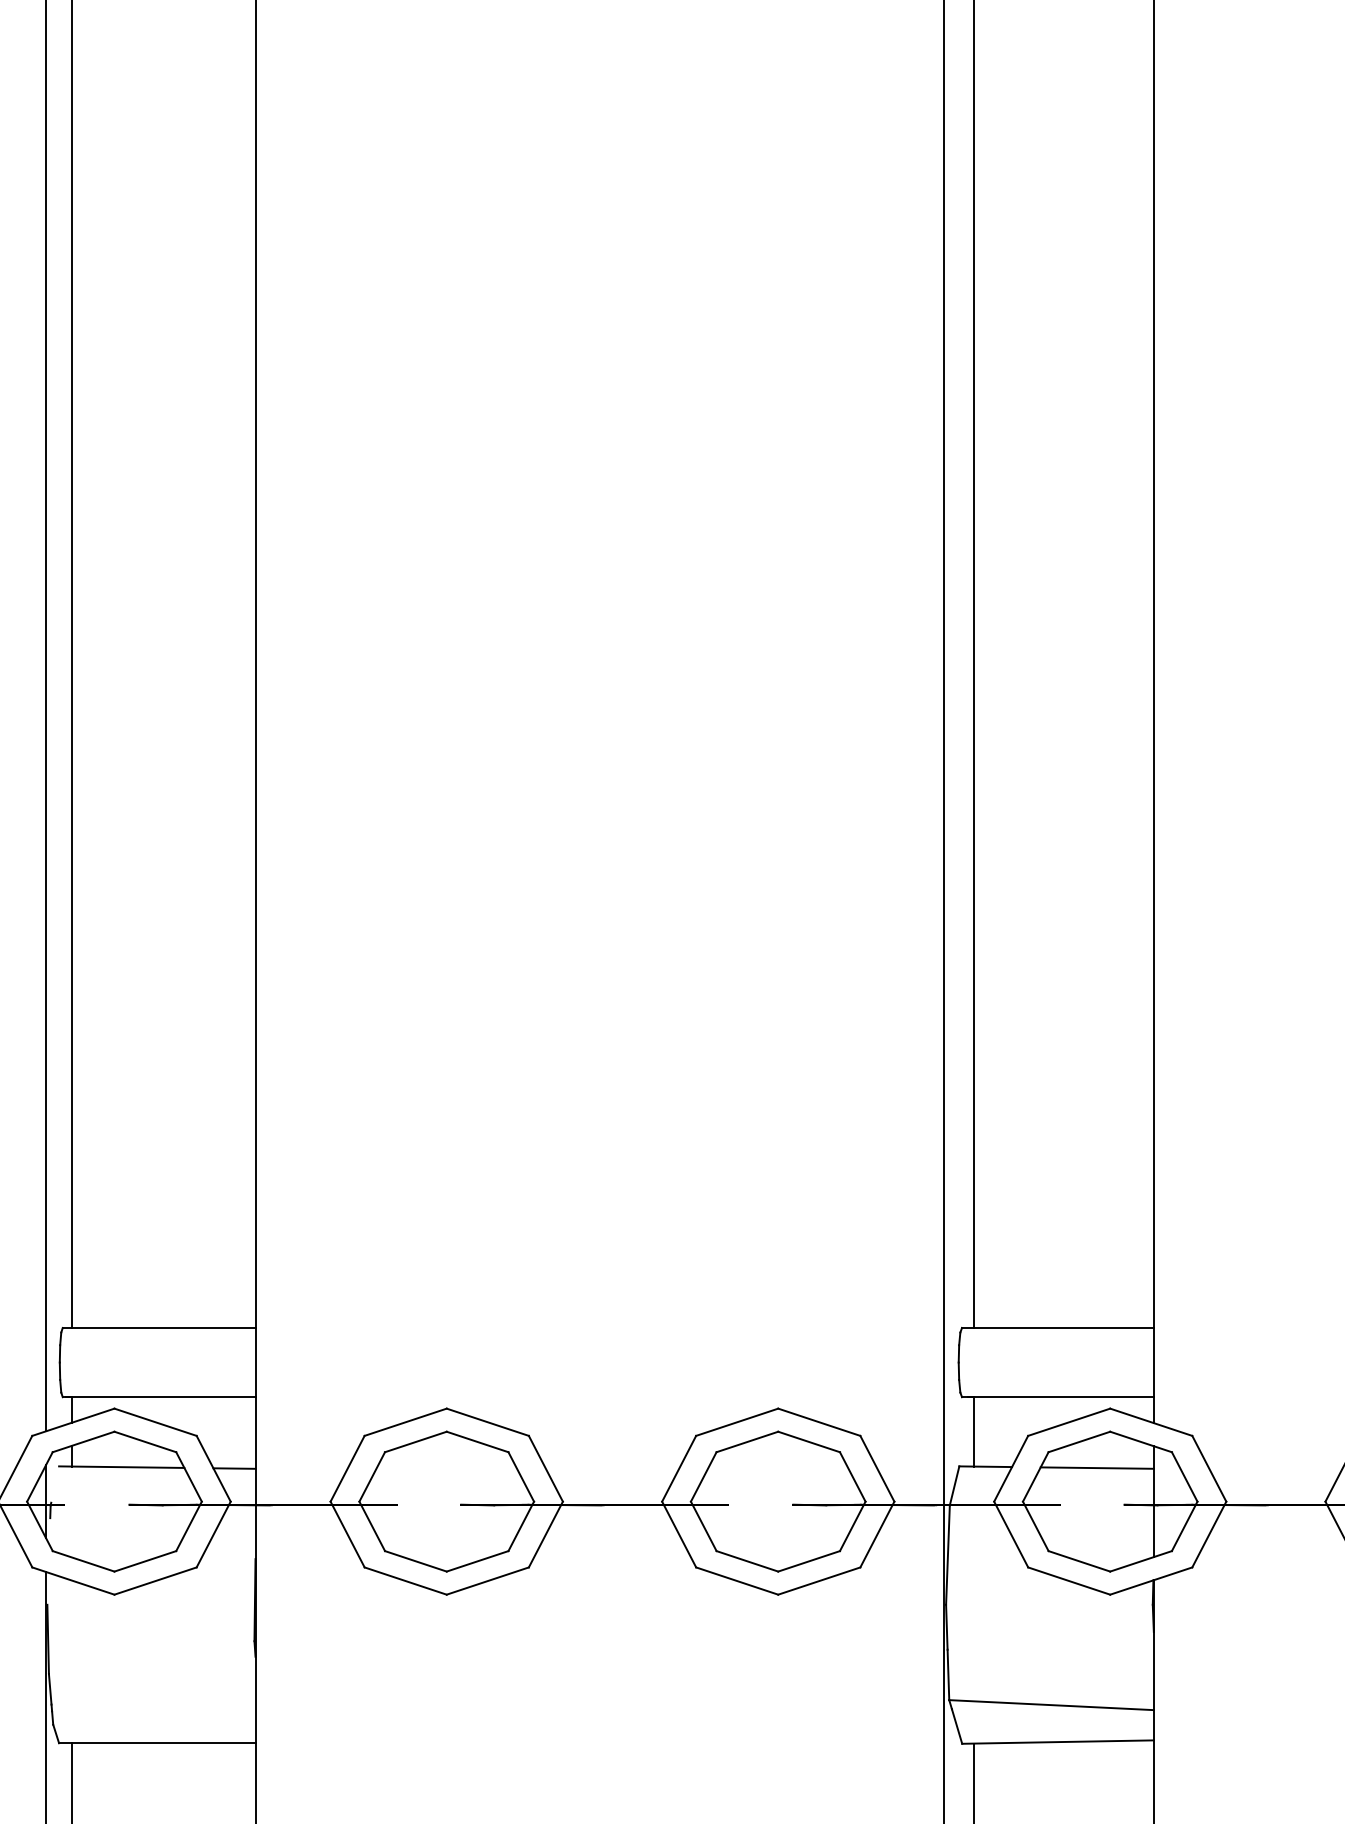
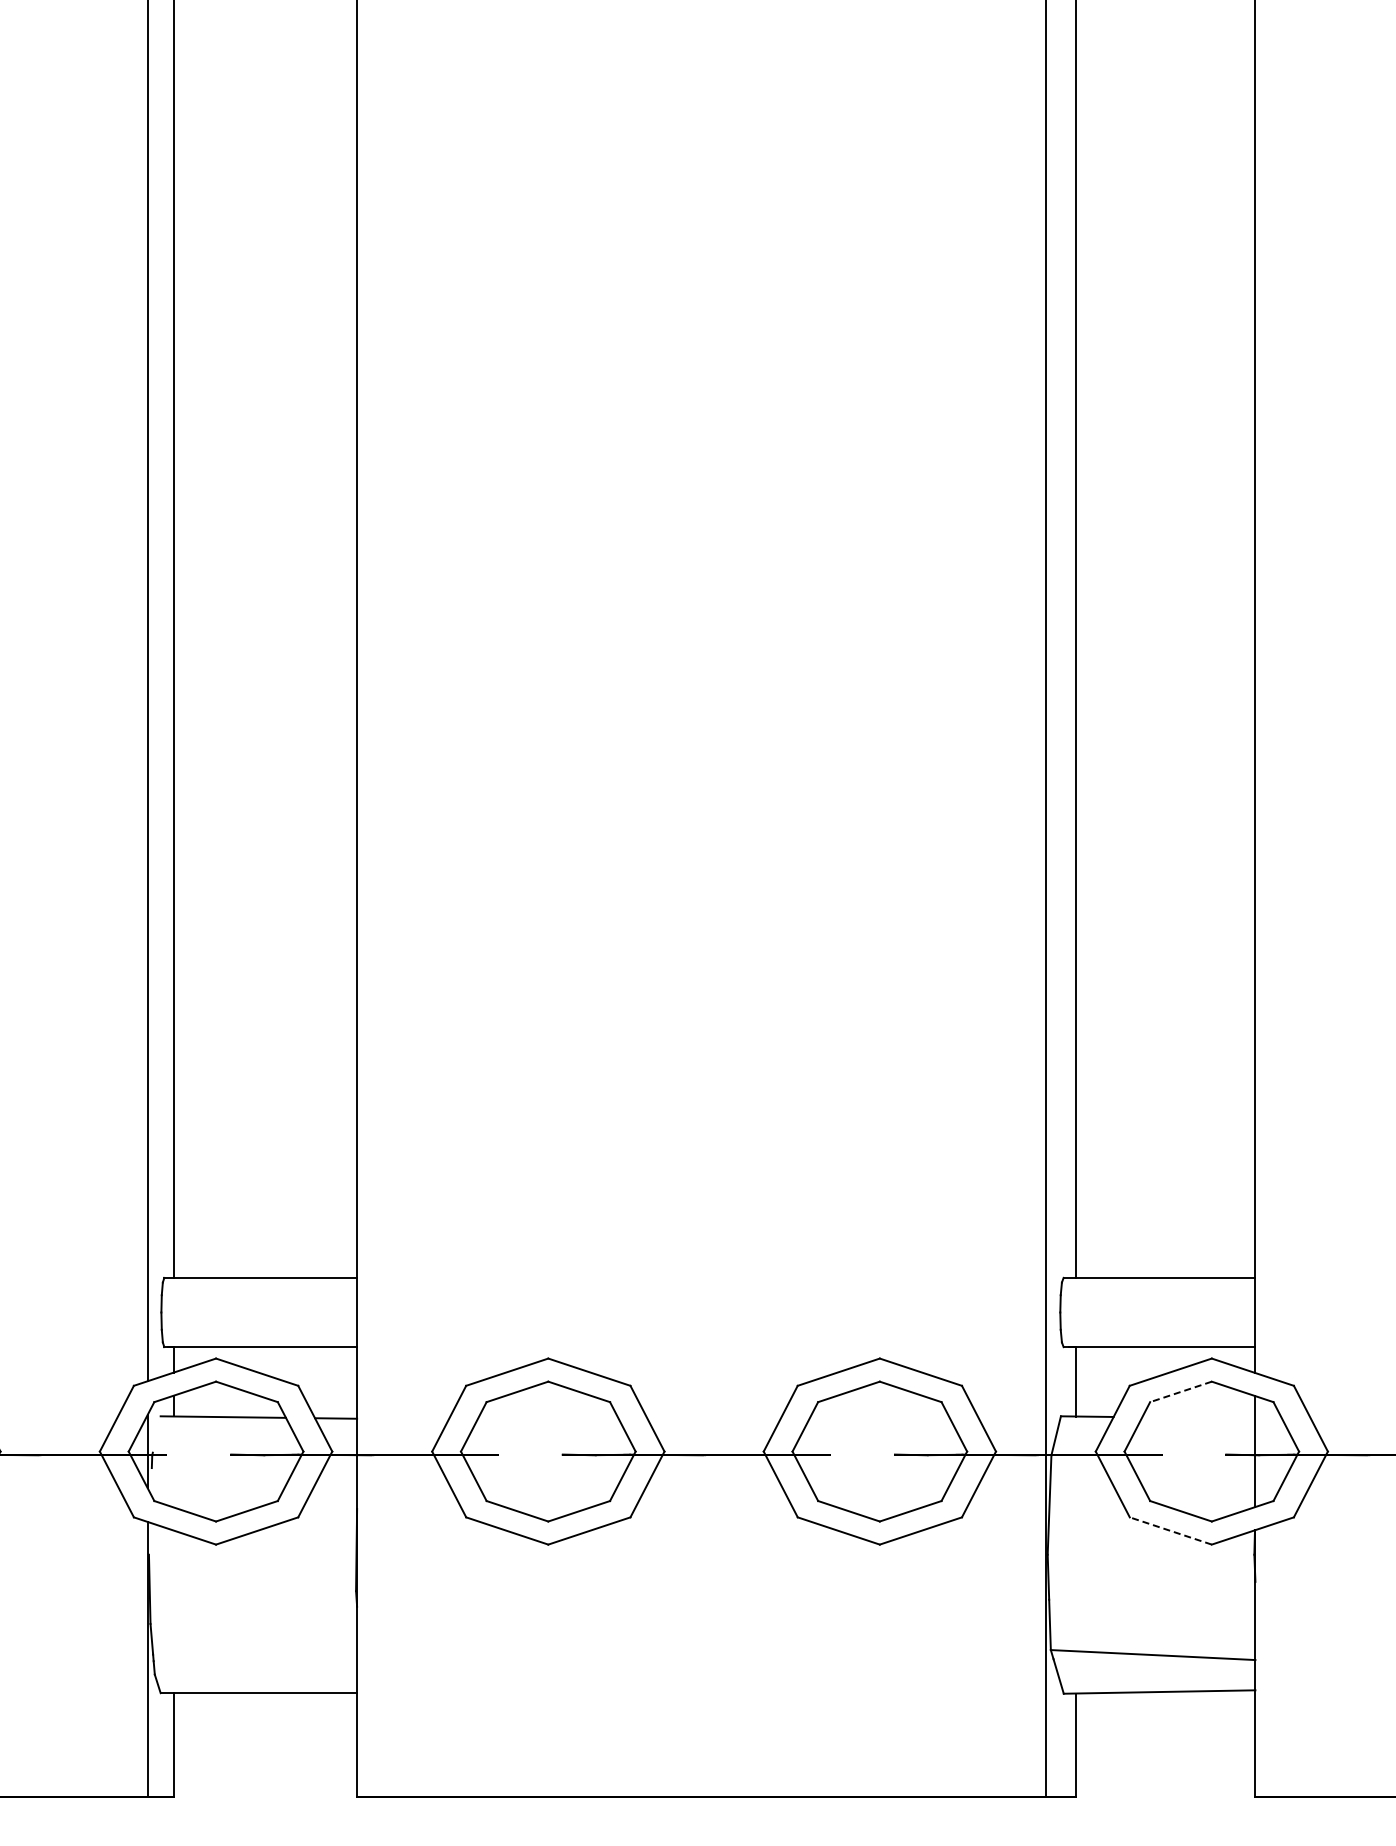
line: (1078, 1441) -> (1180, 1391), solid -> dashed
line: (1096, 1467) -> (1198, 1417), removed
line: (1068, 1580) -> (1170, 1530), solid -> dashed

